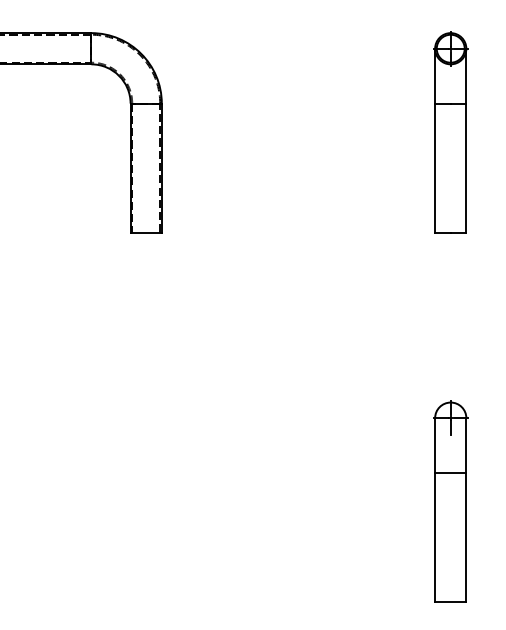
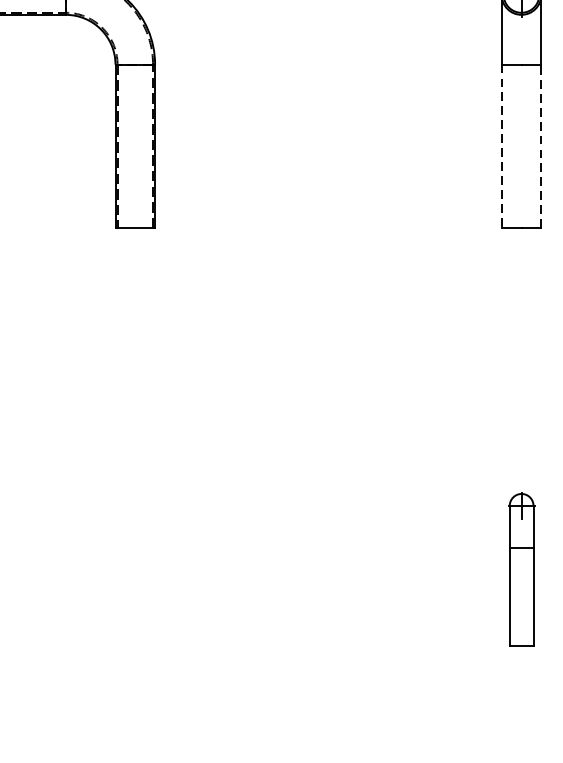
line: (466, 167) -> (541, 145), solid -> dashed
line: (435, 168) -> (502, 146), solid -> dashed
part: (450, 501) -> (521, 569), size x0.6

